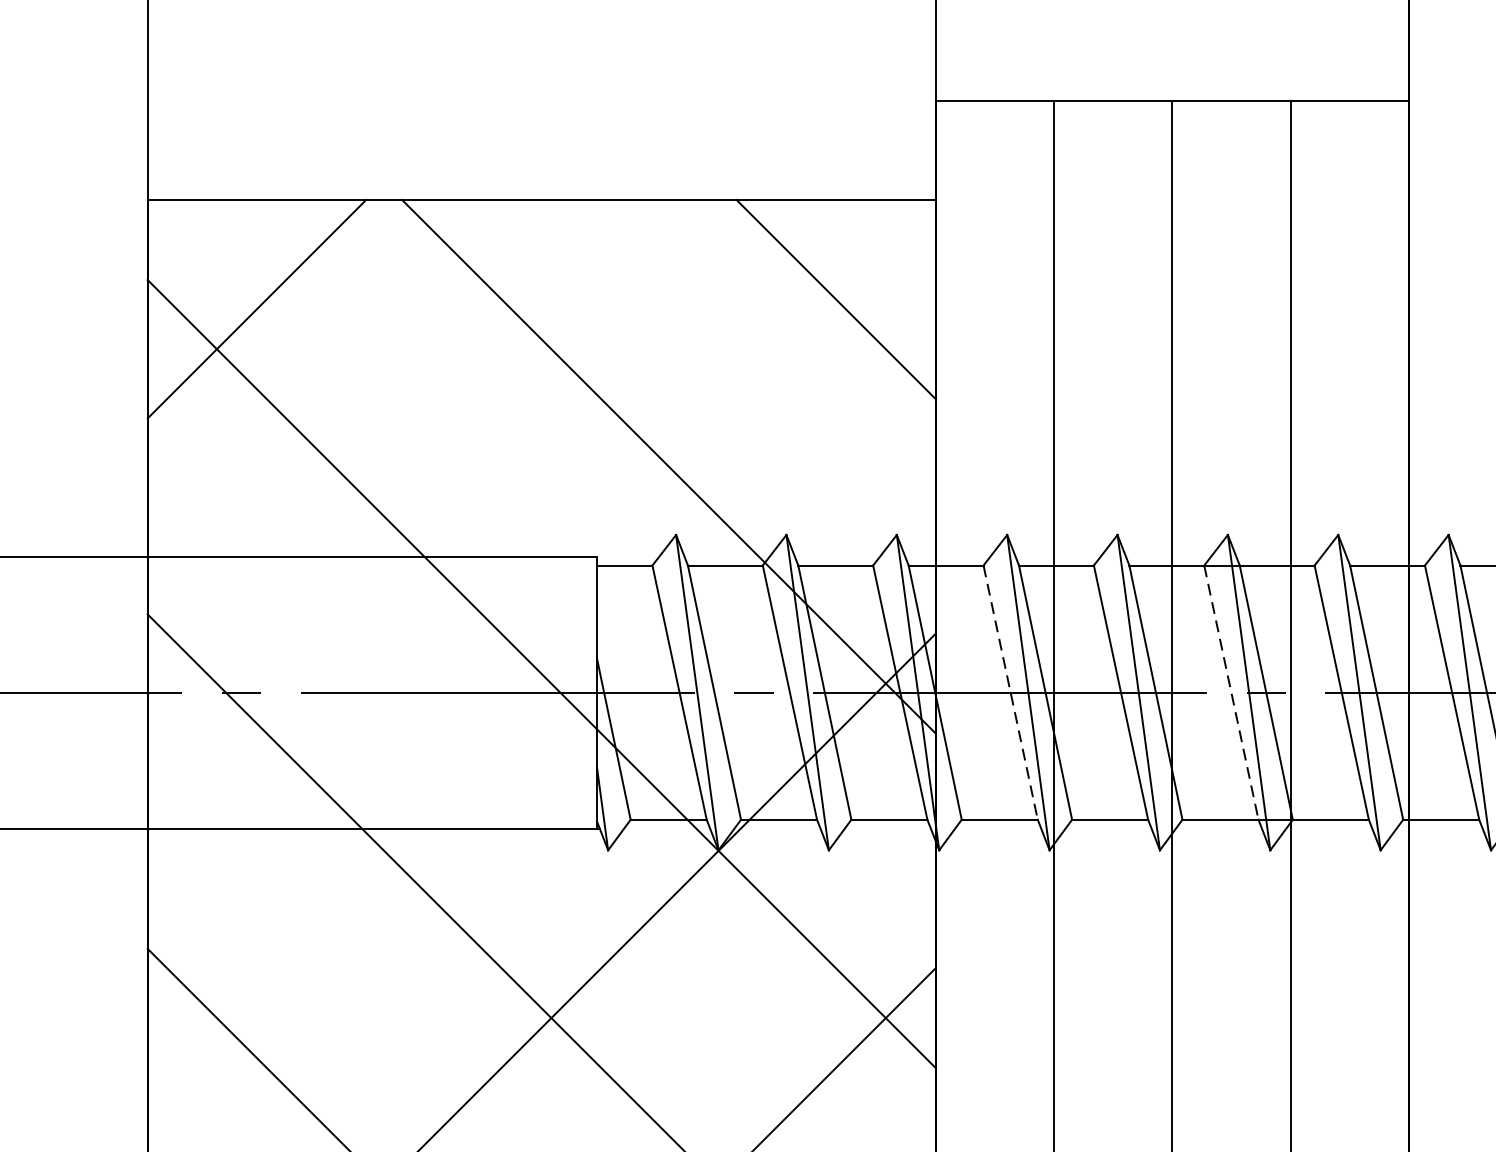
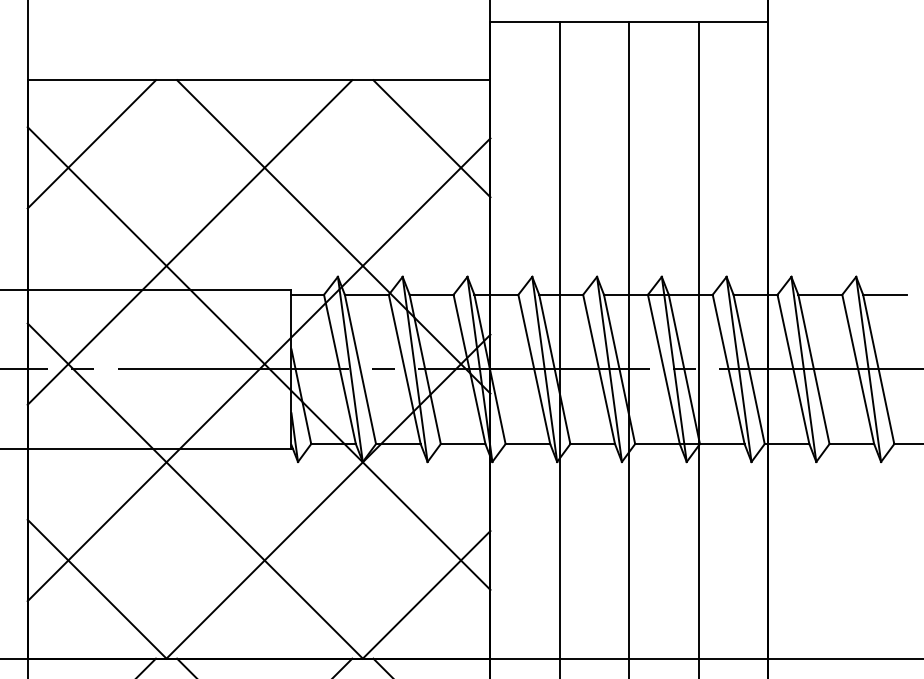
line: (423, 476) -> (189, 242), added
line: (540, 692) -> (258, 369), added
line: (1010, 692) -> (534, 369), dashed -> solid
line: (1230, 692) -> (663, 369), dashed -> solid

